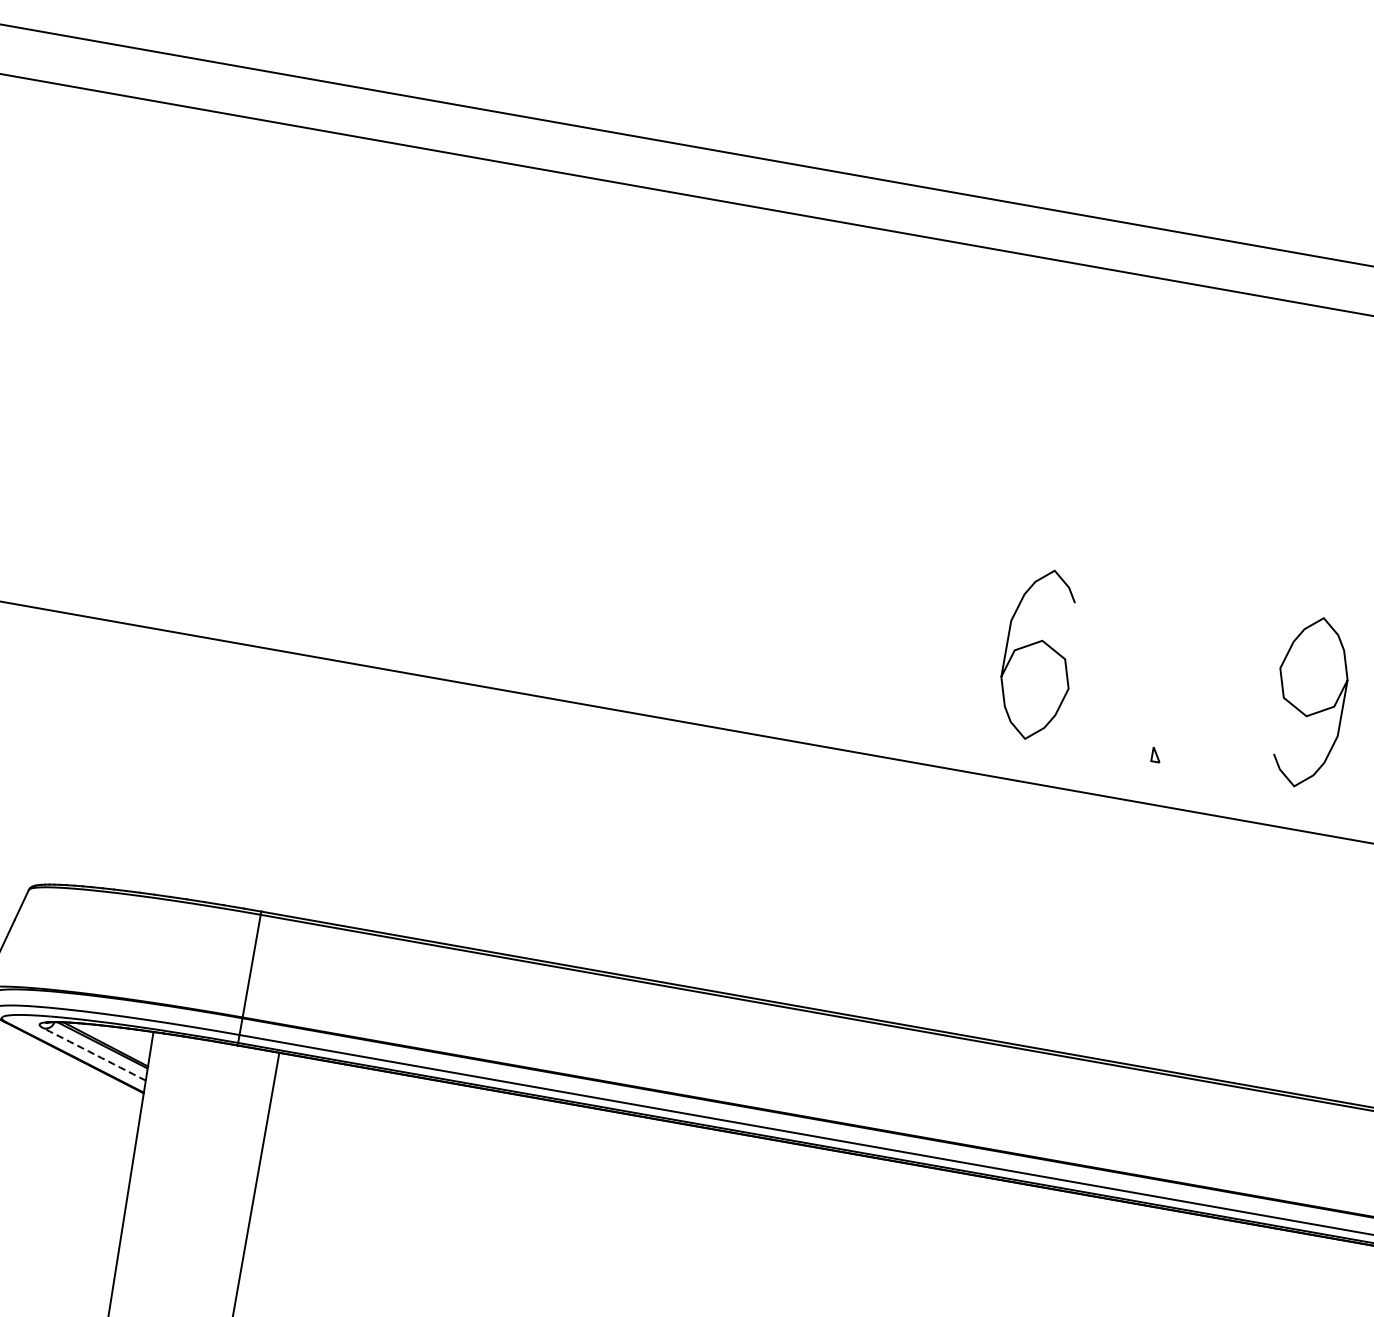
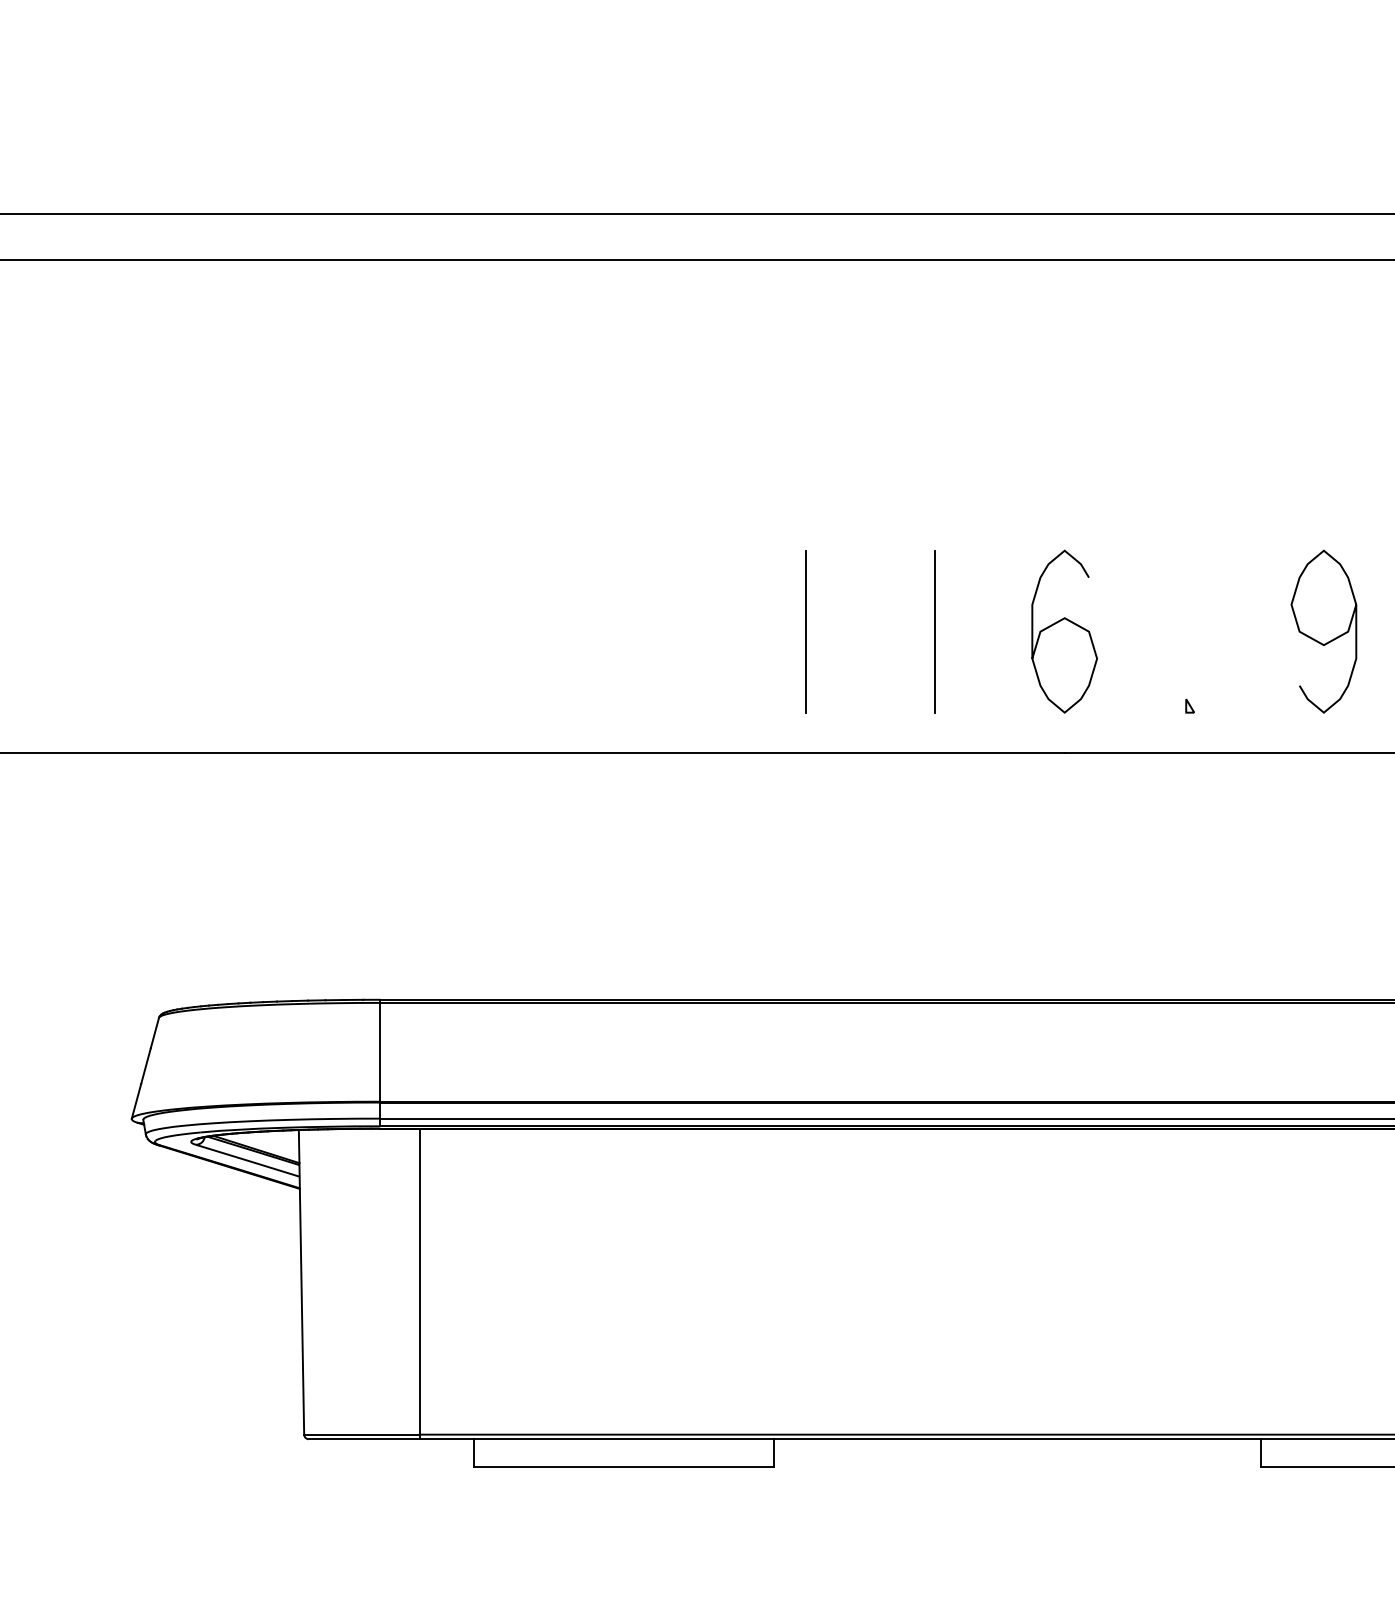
line: (770, 607) -> (805, 631), added
line: (905, 630) -> (935, 631), added
arc: (94, 1054) -> (247, 1160), dashed -> solid

